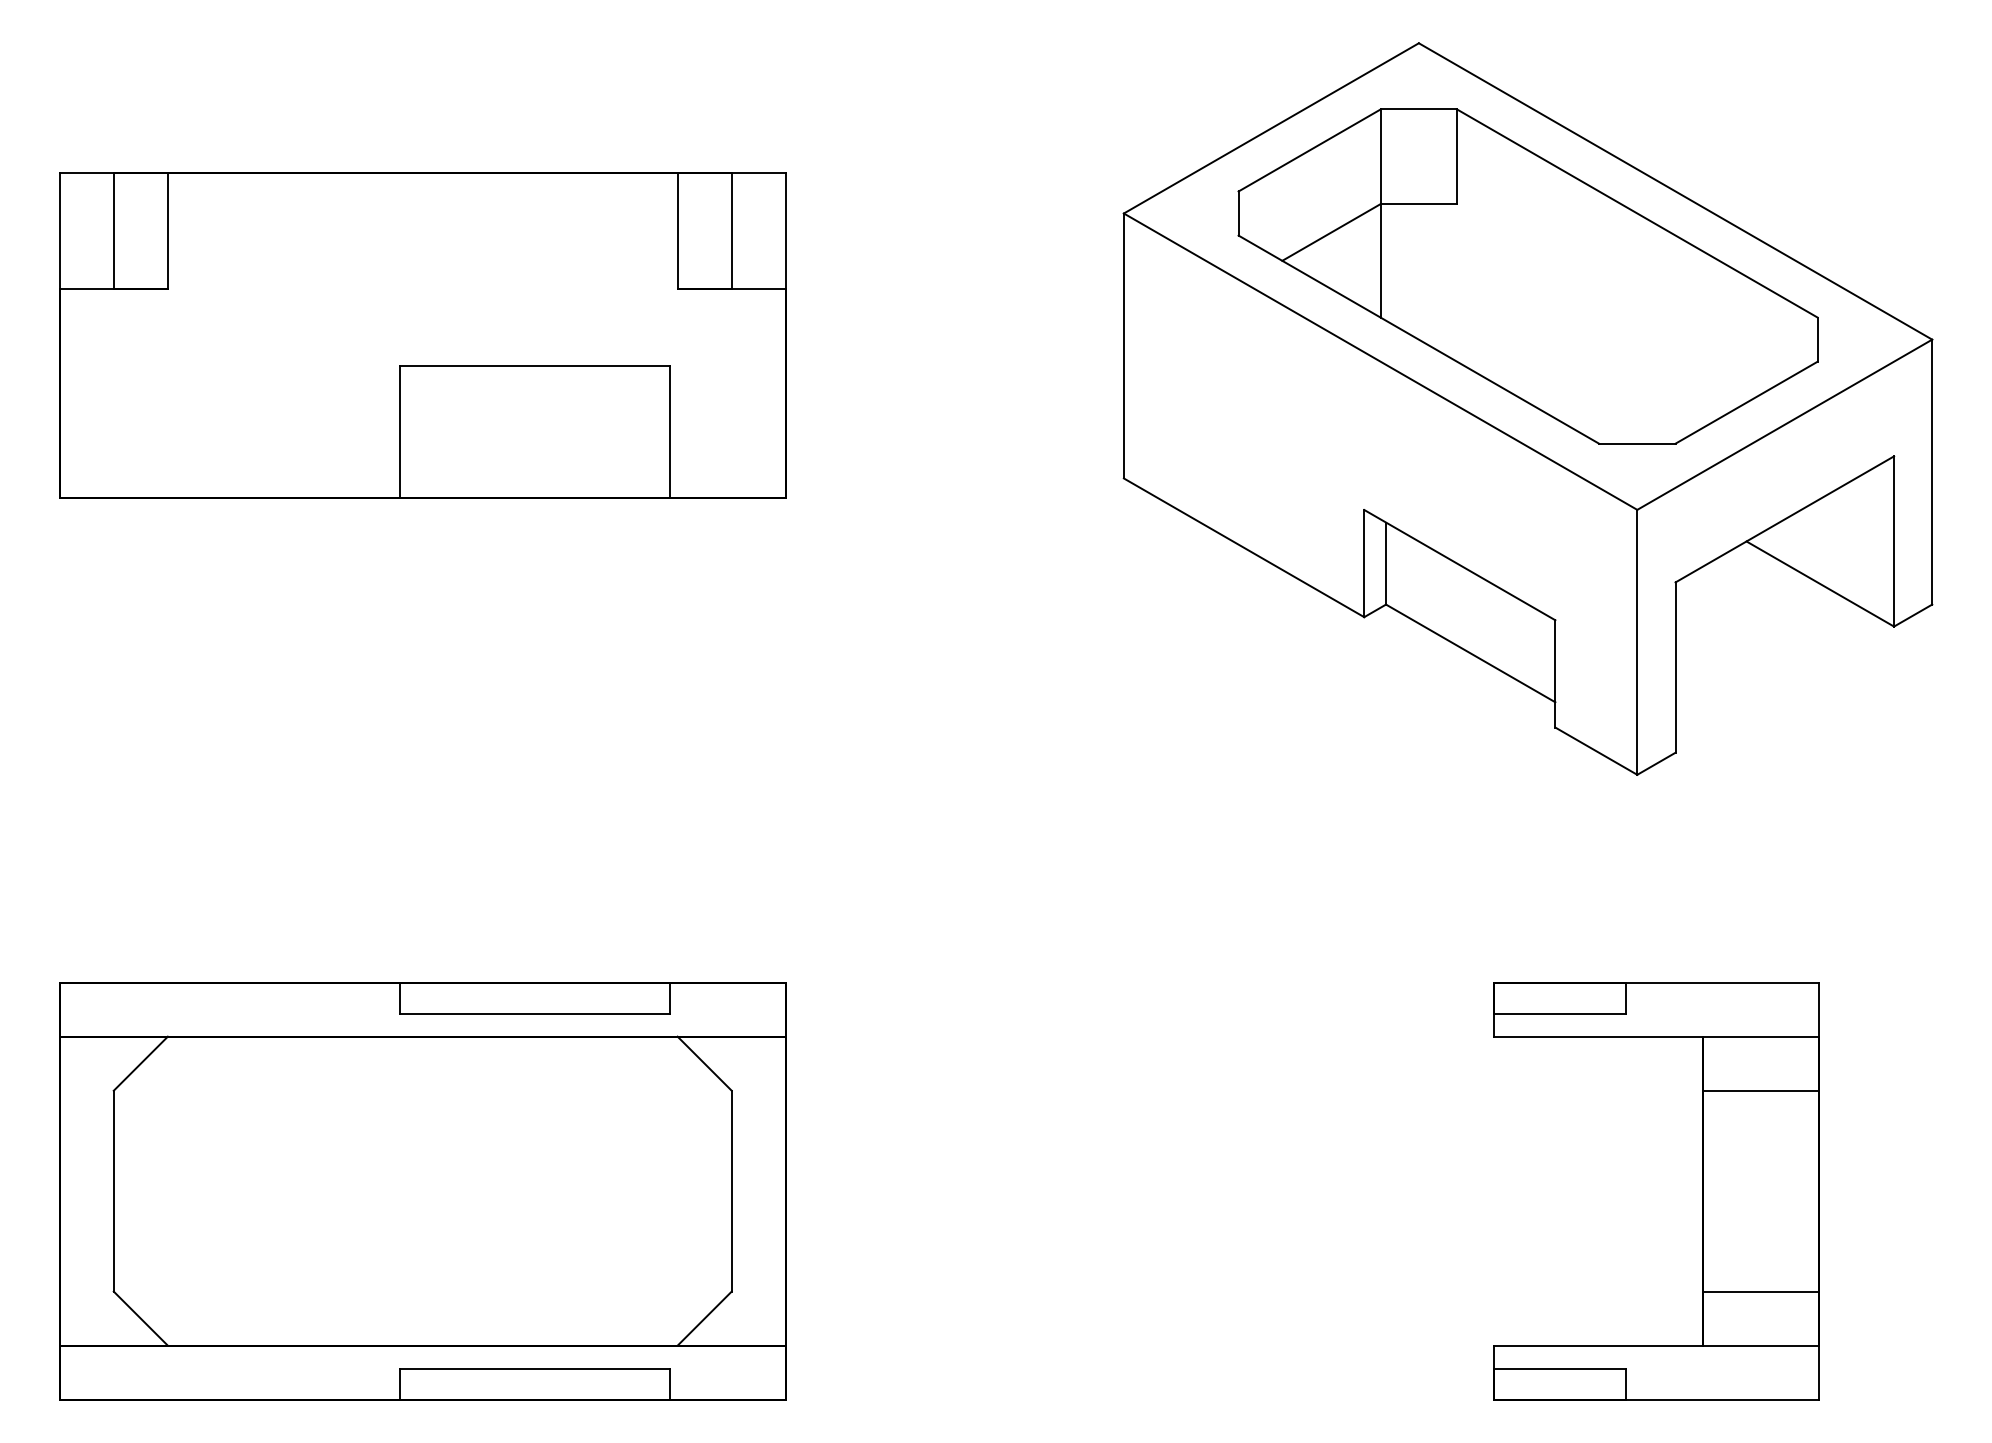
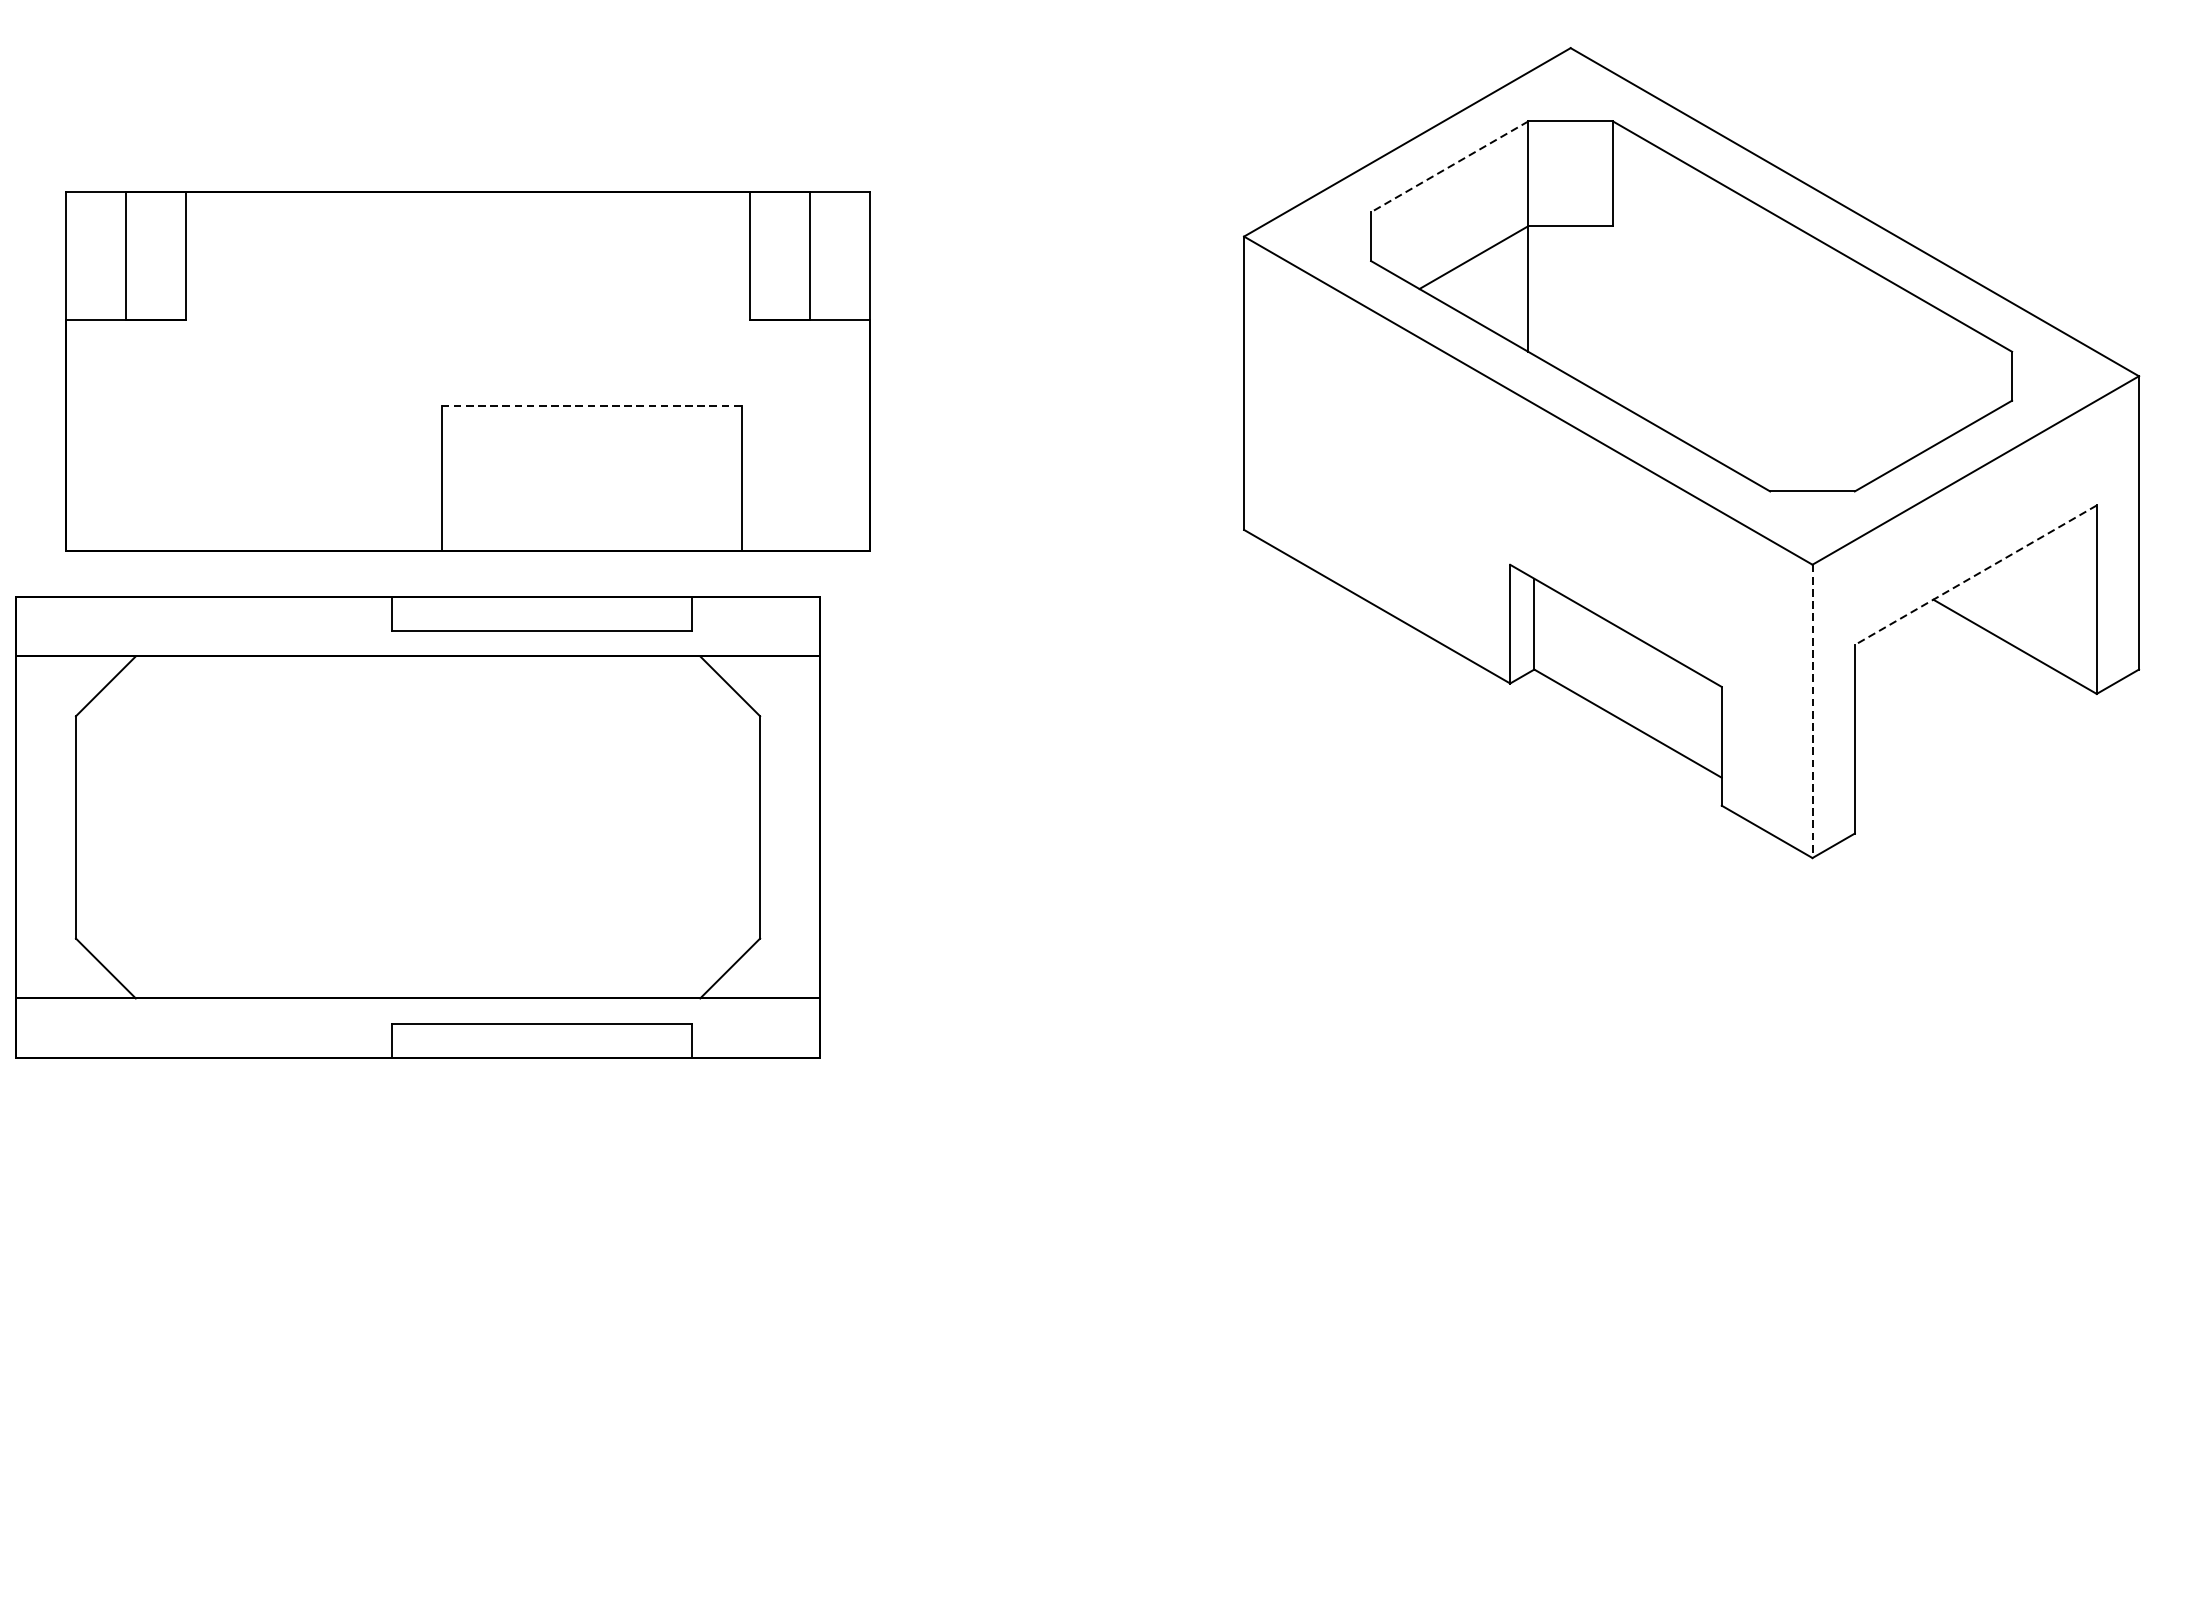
line: (1309, 150) -> (1449, 166), solid -> dashed
line: (534, 366) -> (591, 405), solid -> dashed
line: (1784, 519) -> (1975, 575), solid -> dashed
line: (1637, 642) -> (1812, 711), solid -> dashed
part: (422, 1191) -> (417, 827), moved
part: (1702, 1191) -> (1884, 1319), removed

